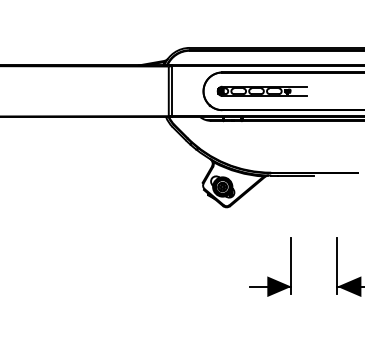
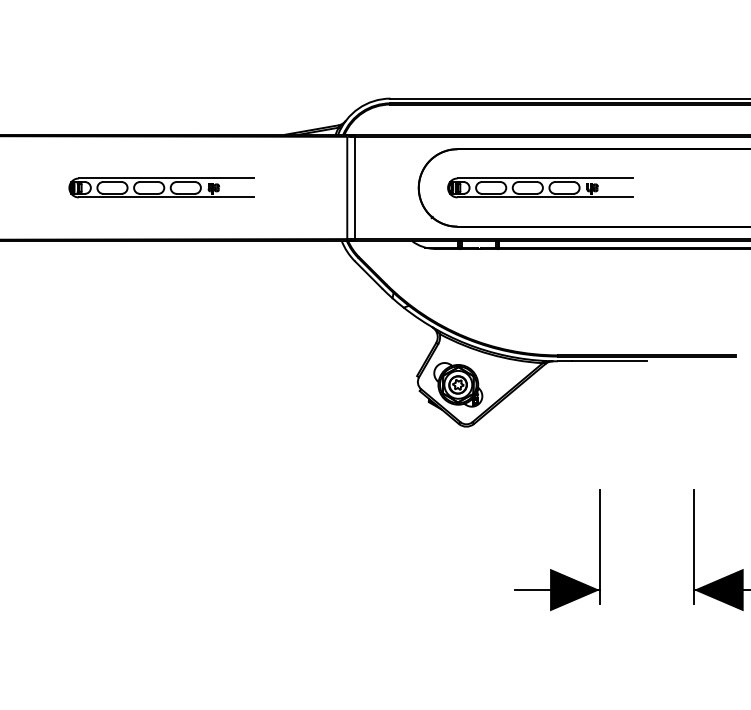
part: (77, 90) -> (159, 186), added

